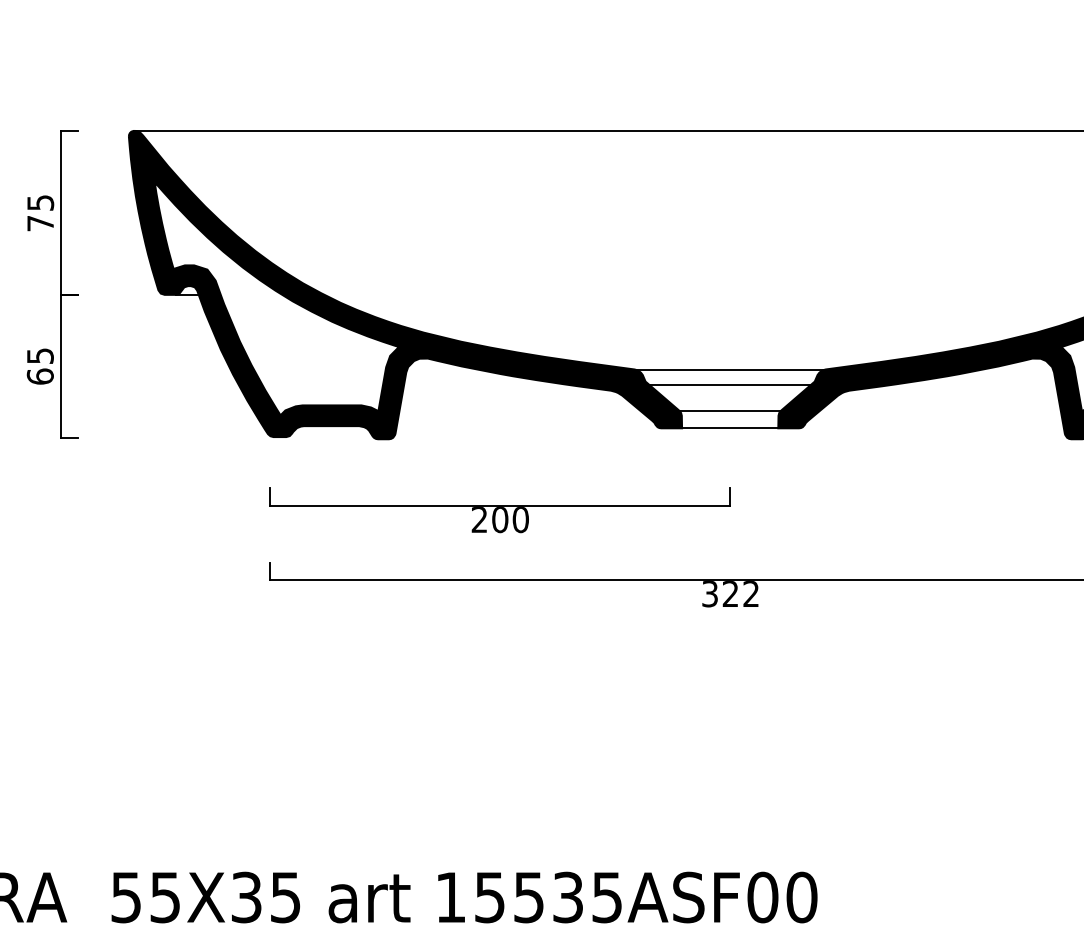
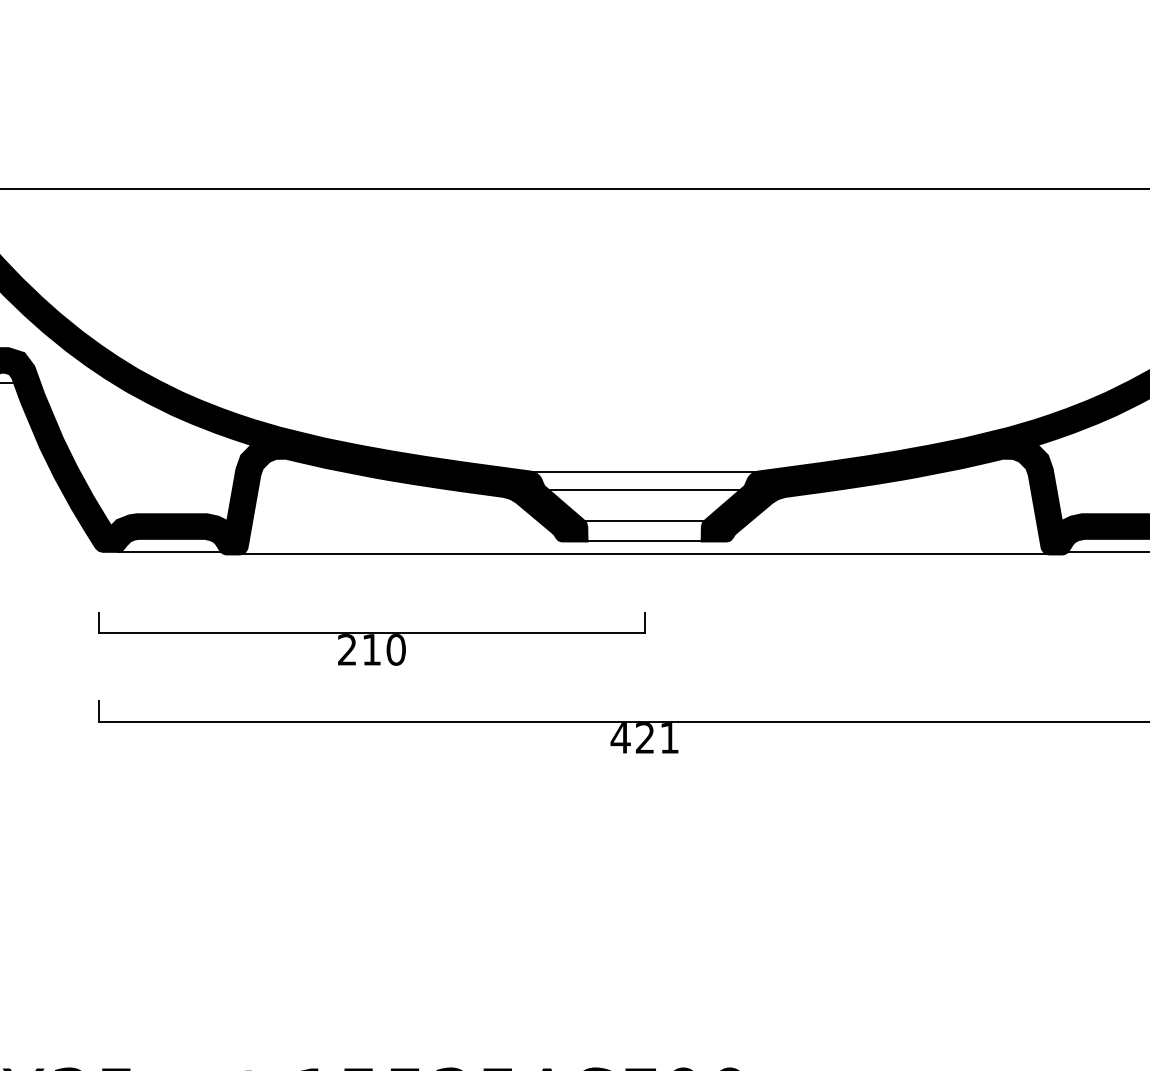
line: (329, 437) -> (169, 552), added
line: (730, 439) -> (644, 554), added
text: (500, 520) -> (372, 650), 200 -> 210
text: (729, 594) -> (643, 738), 322 -> 421

